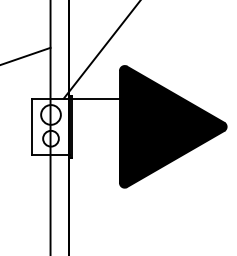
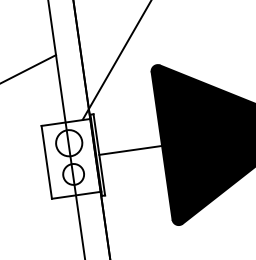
line: (96, 98) -> (131, 149), moved

